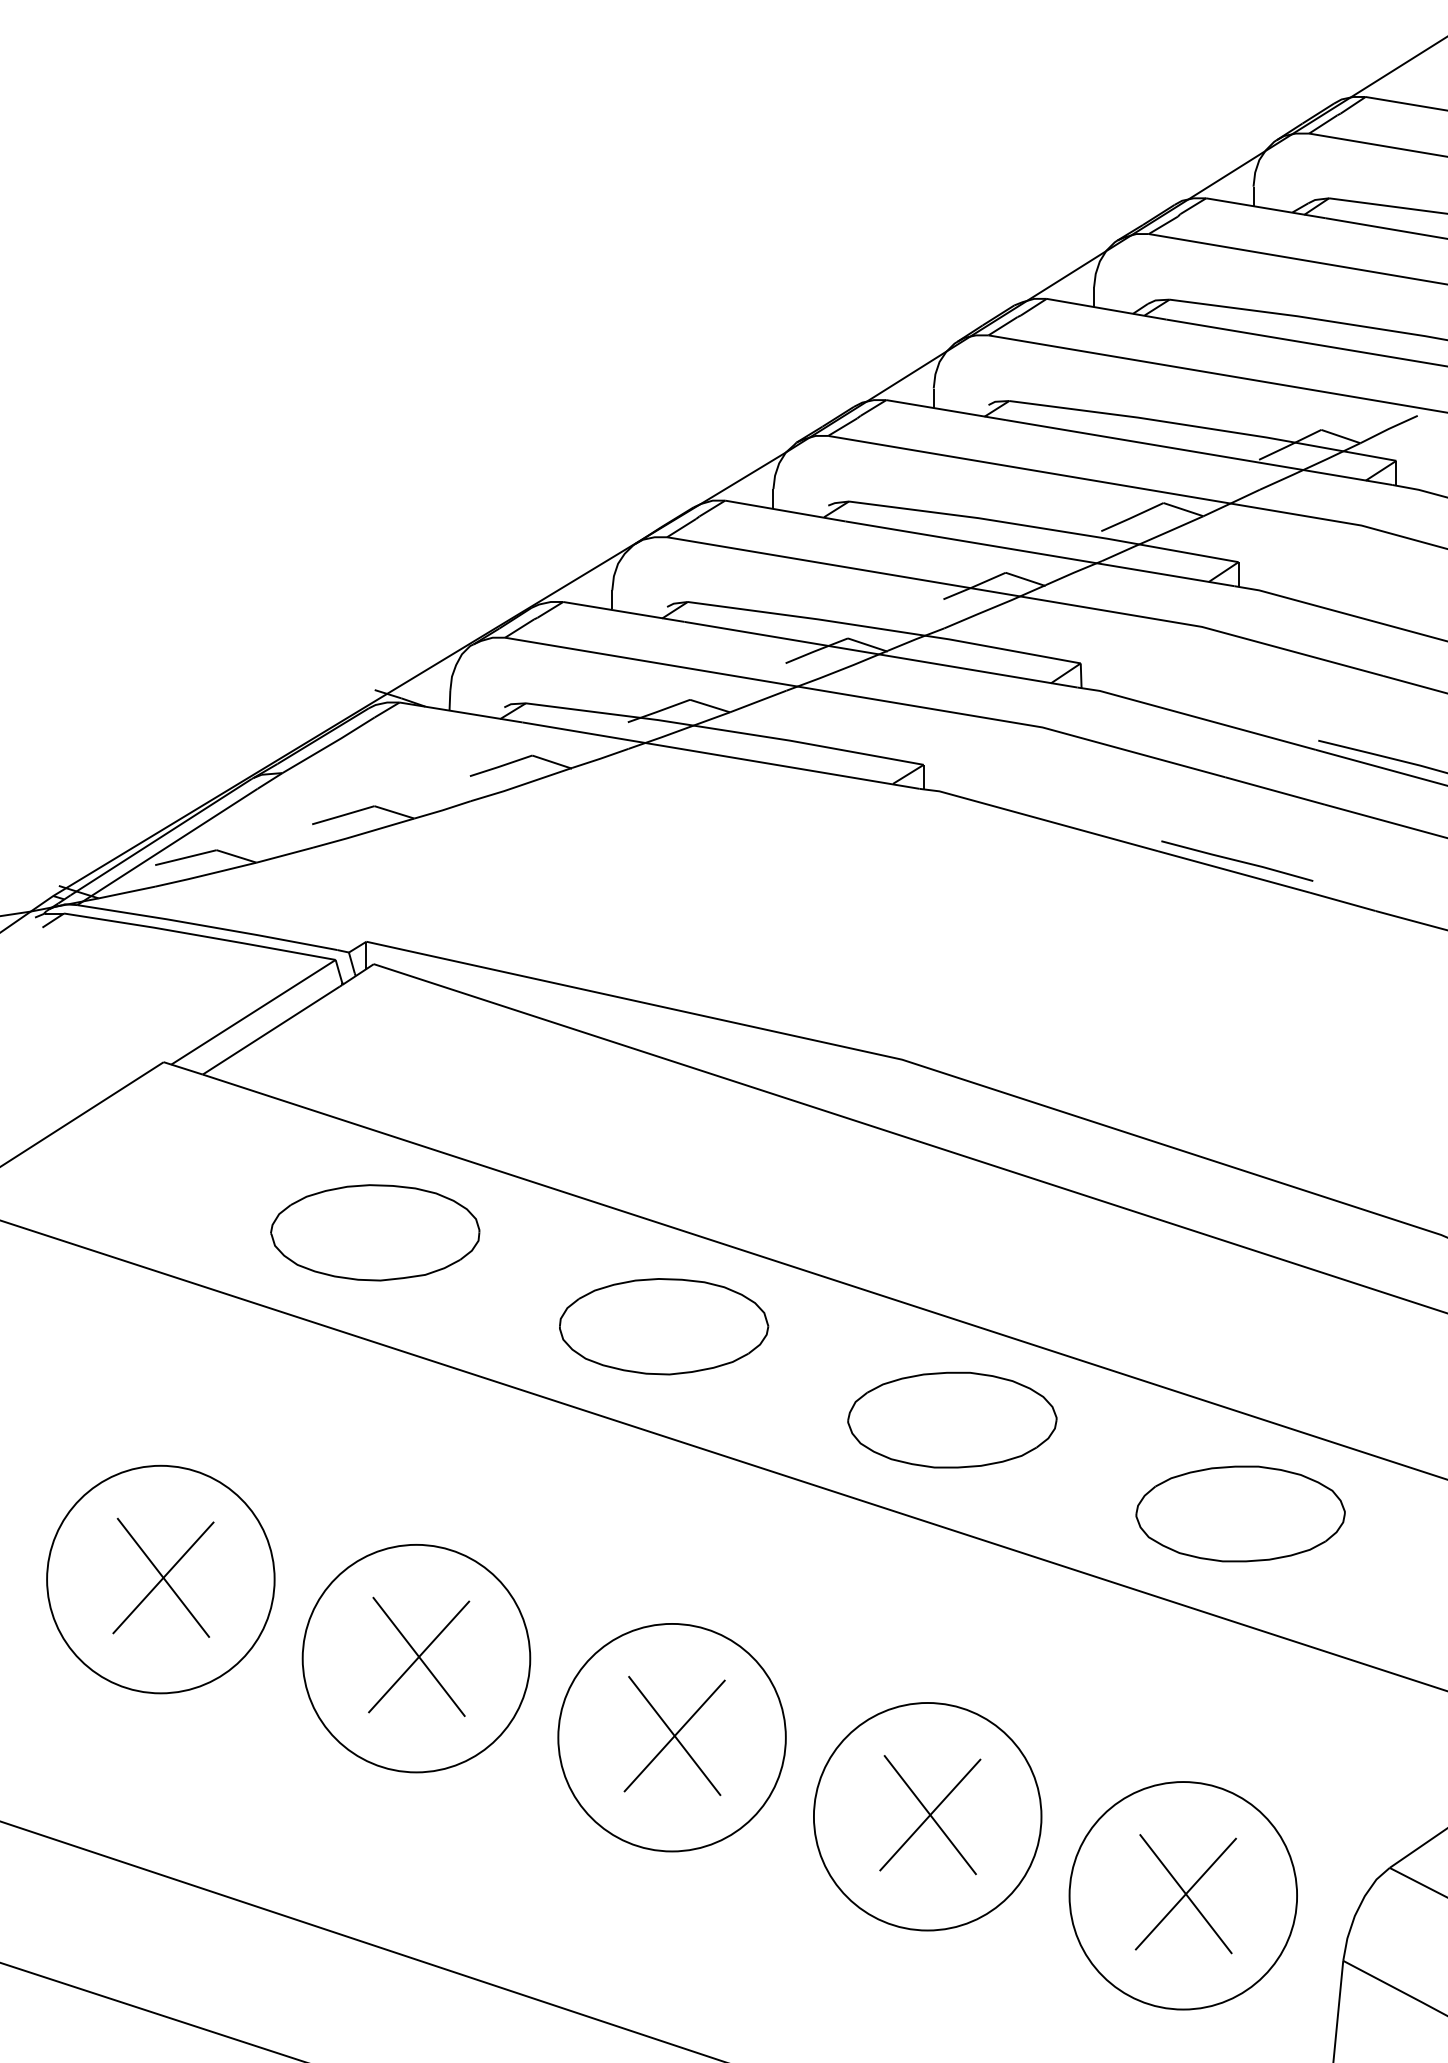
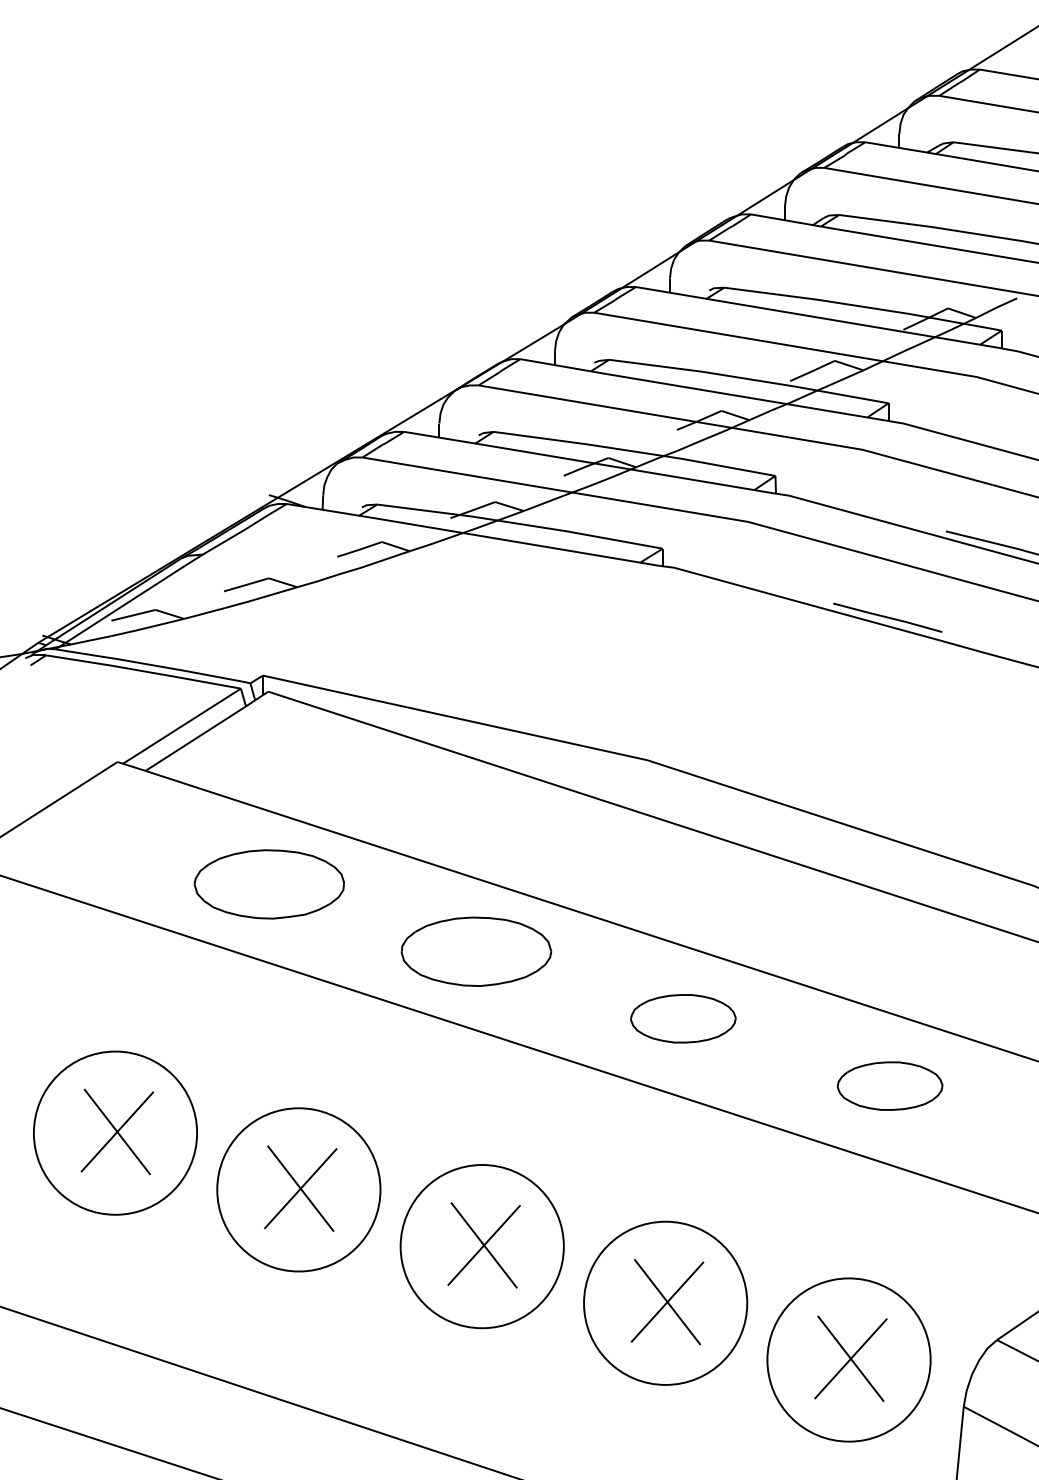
part: (952, 1419) -> (683, 1018), size x0.7
part: (1240, 1513) -> (890, 1085), size x0.7

